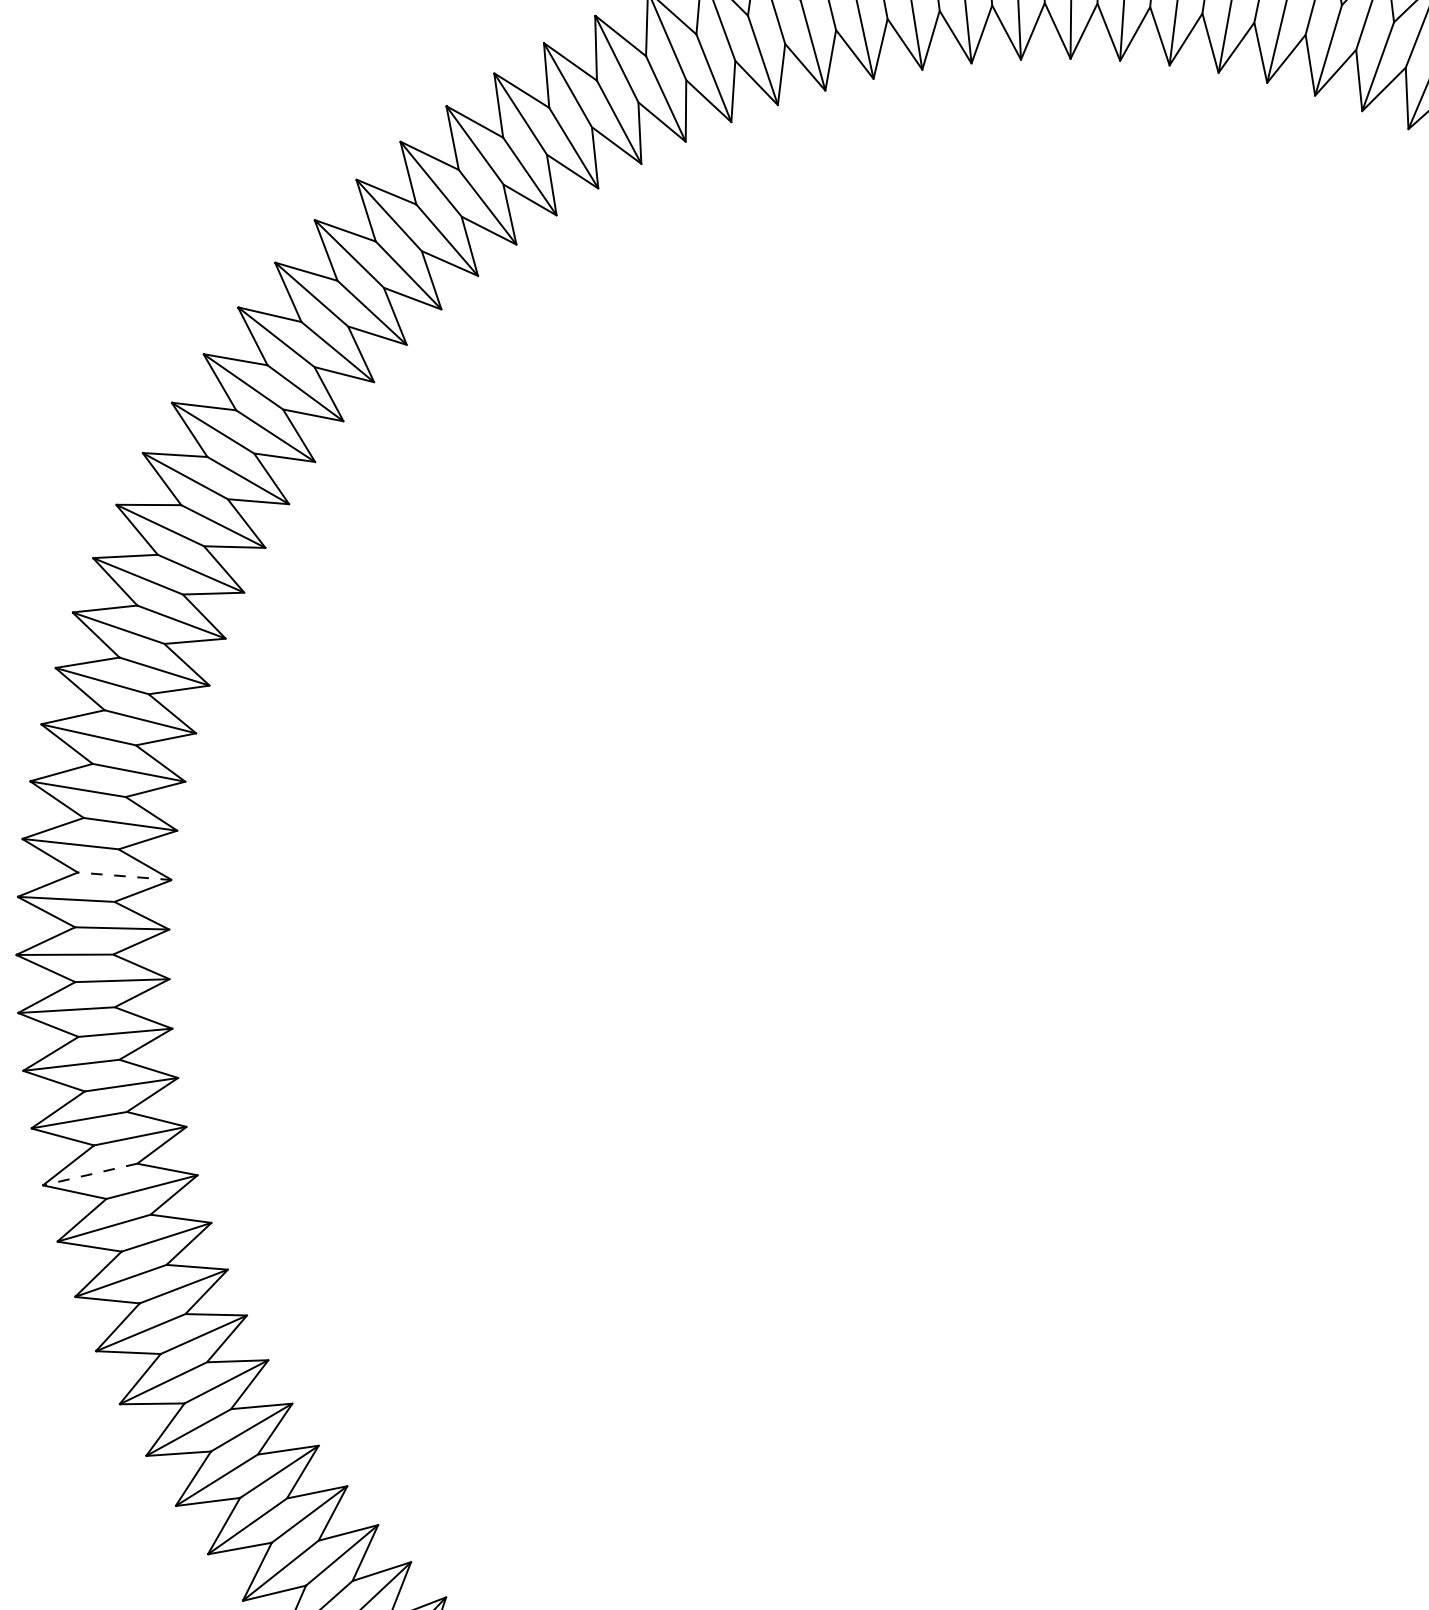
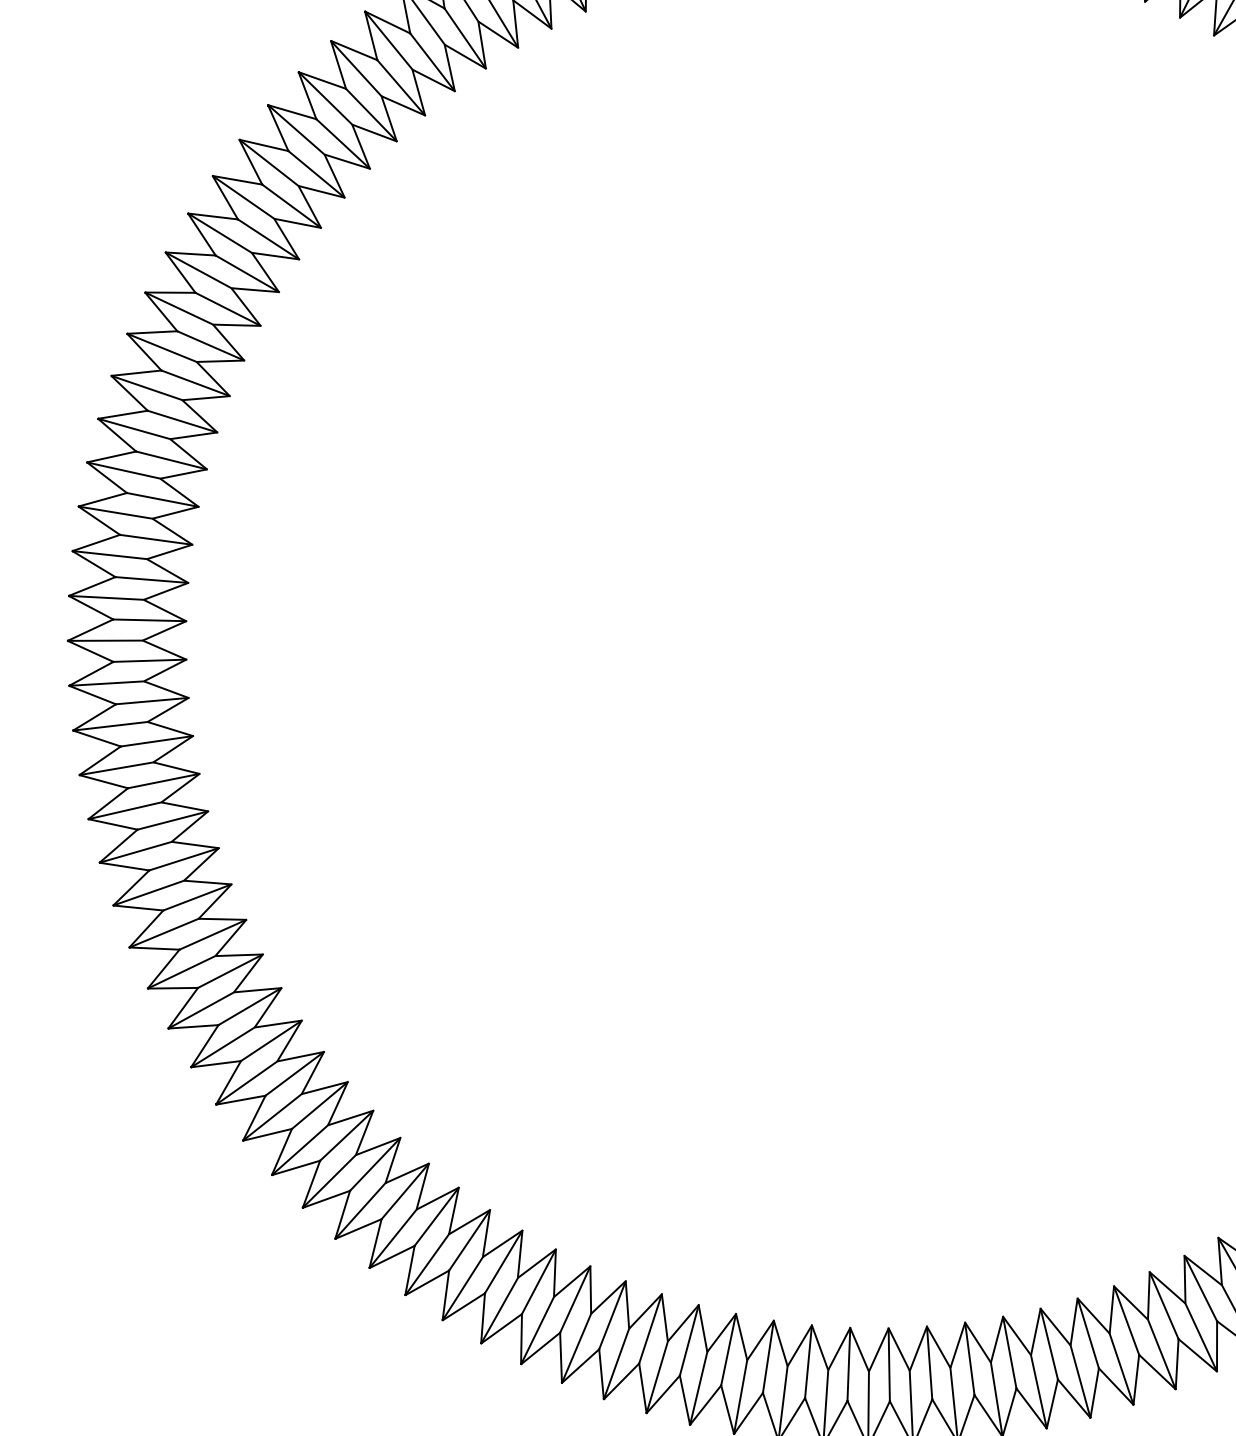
line: (124, 876) -> (151, 580), dashed -> solid
line: (89, 1174) -> (124, 810), dashed -> solid

